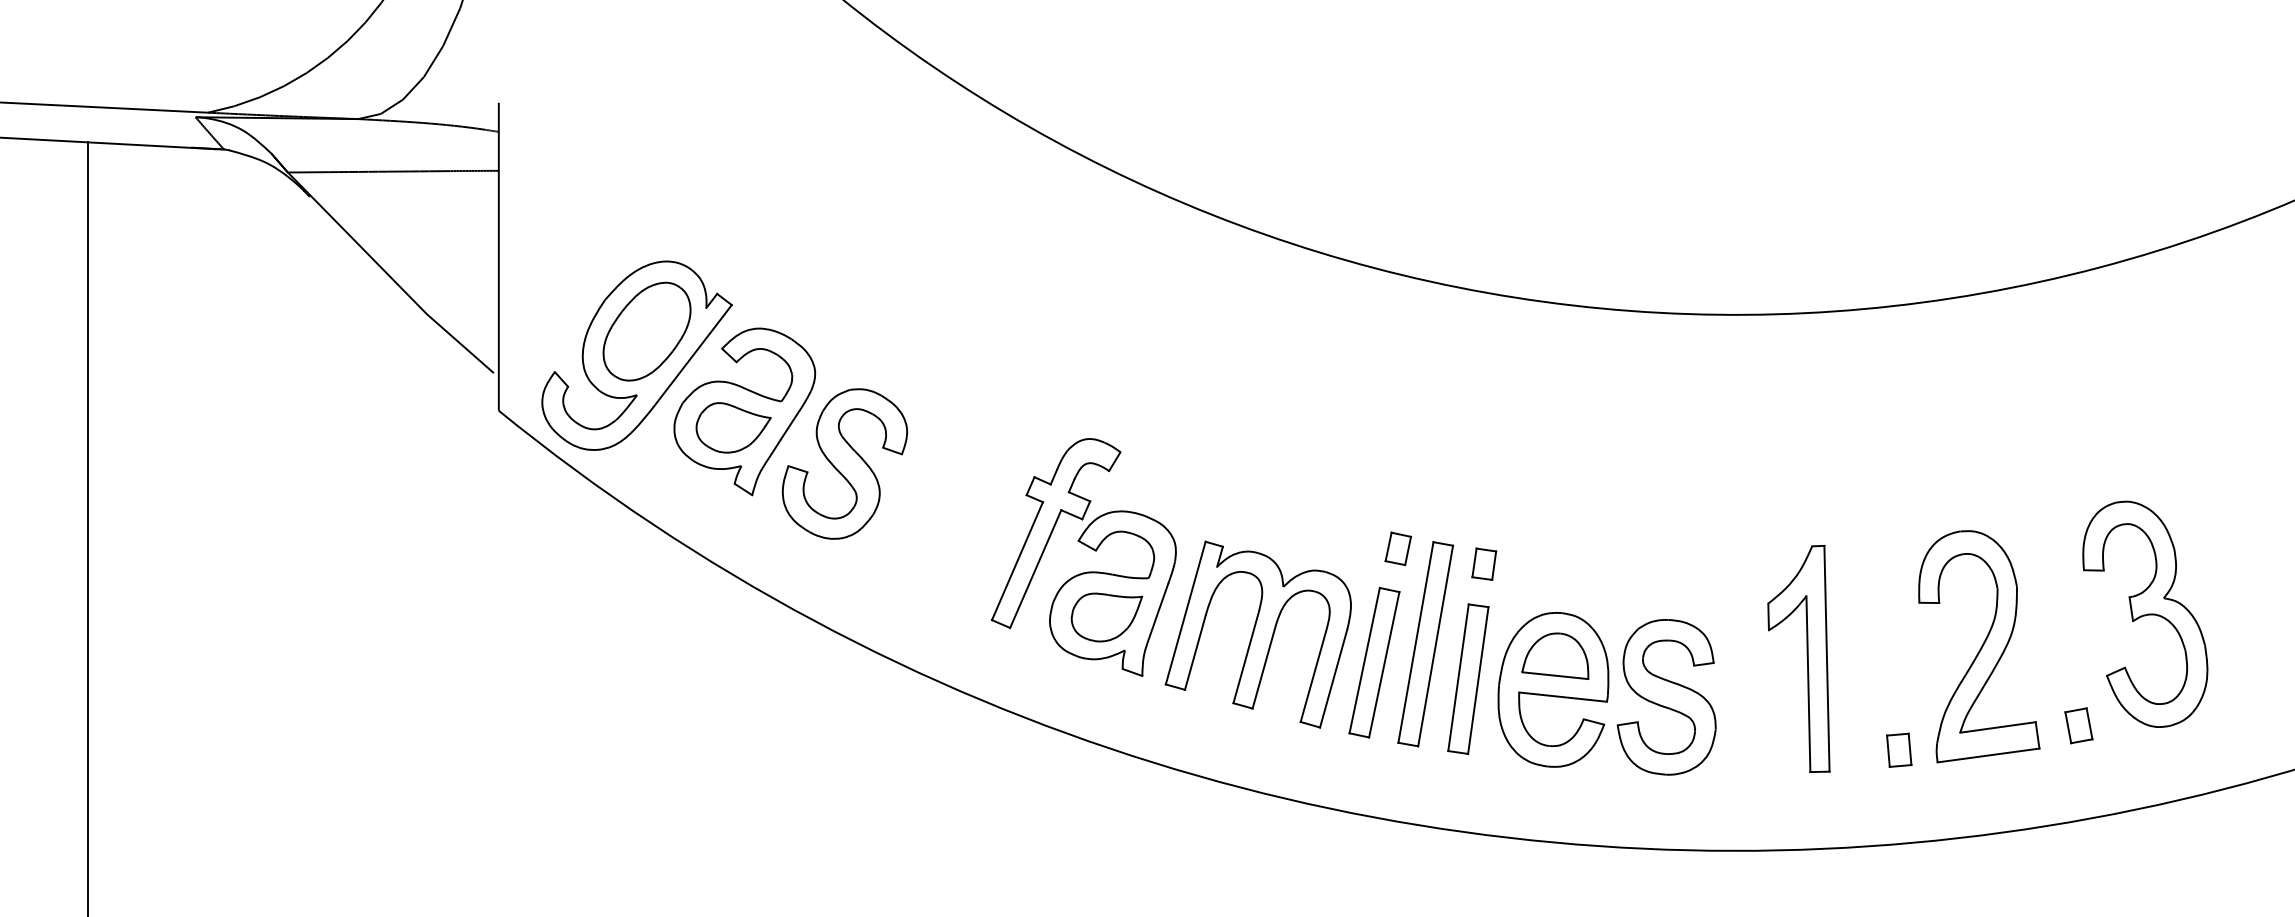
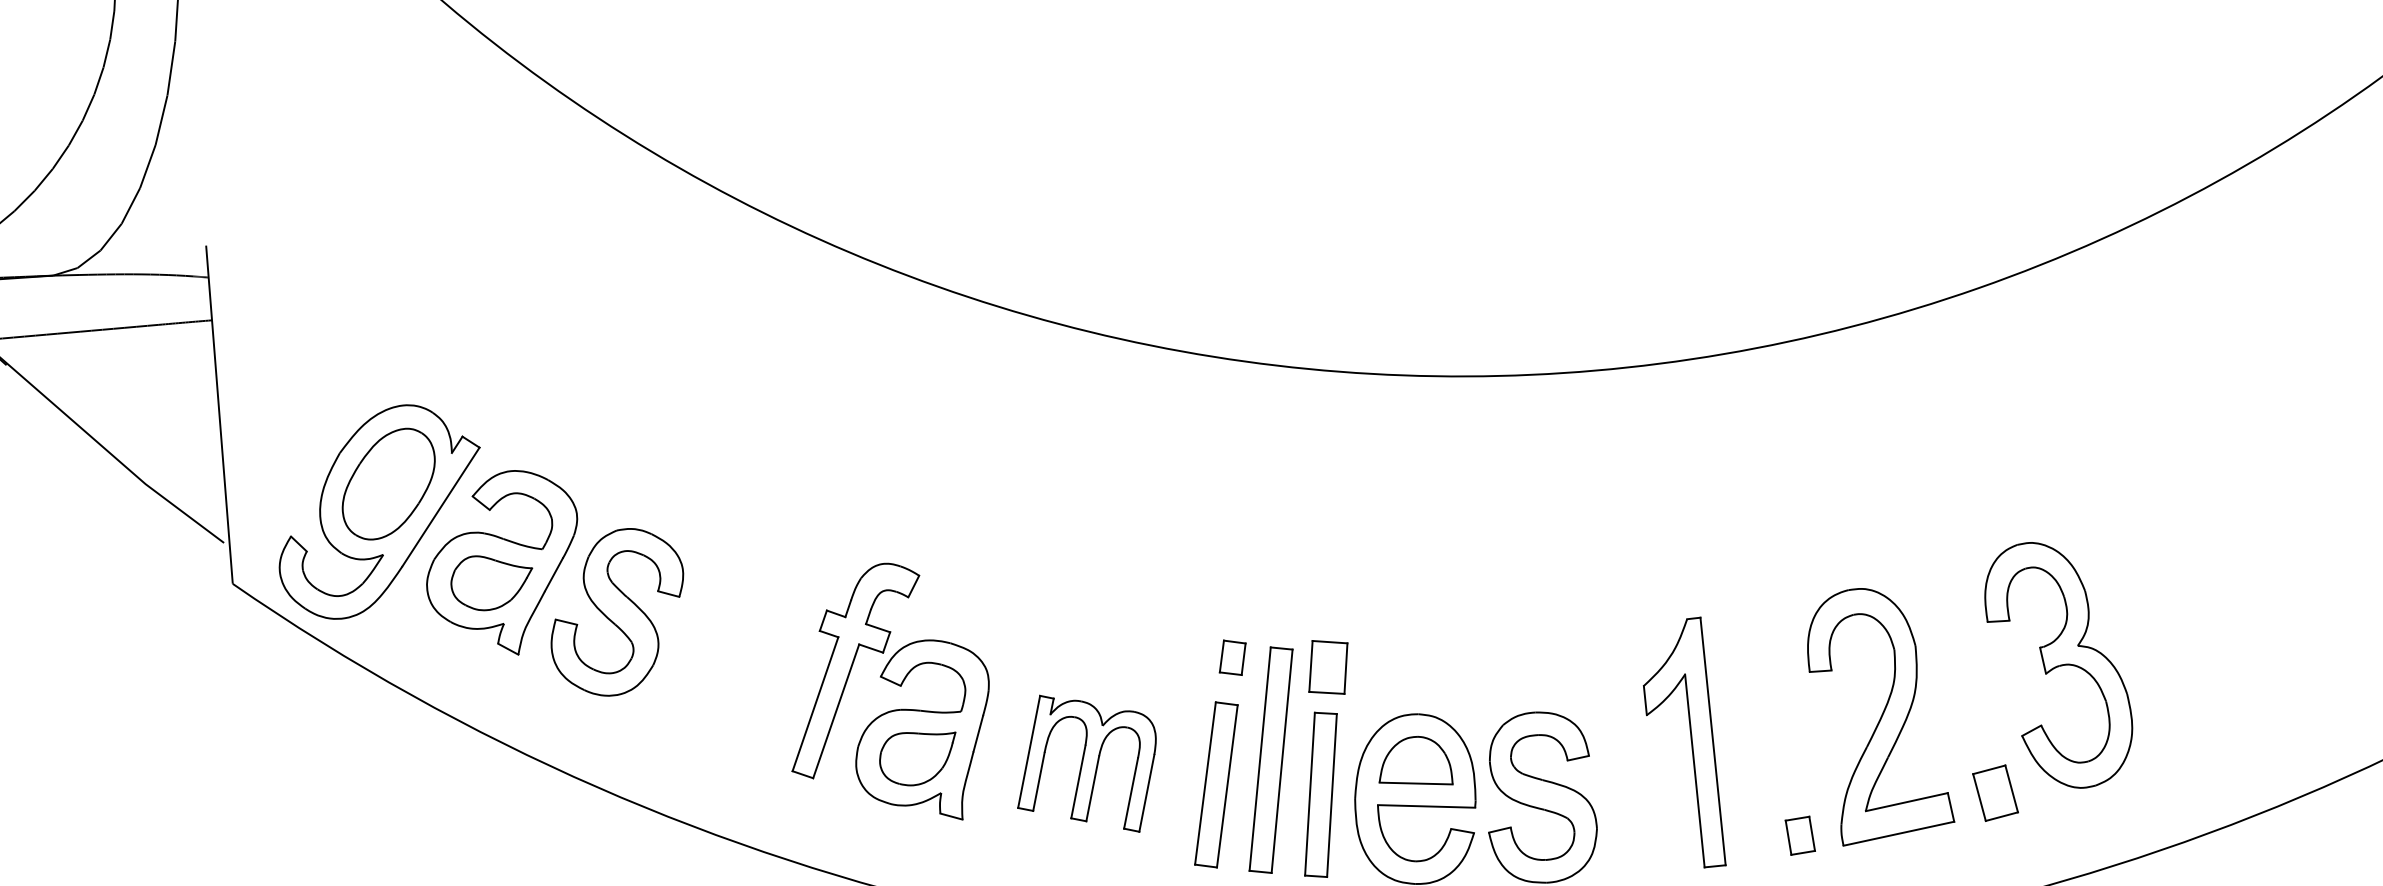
part: (1484, 563) -> (1328, 666), size x1.6
part: (1257, 634) -> (1085, 764), size x0.7
part: (2078, 725) -> (1995, 793), size x1.4

